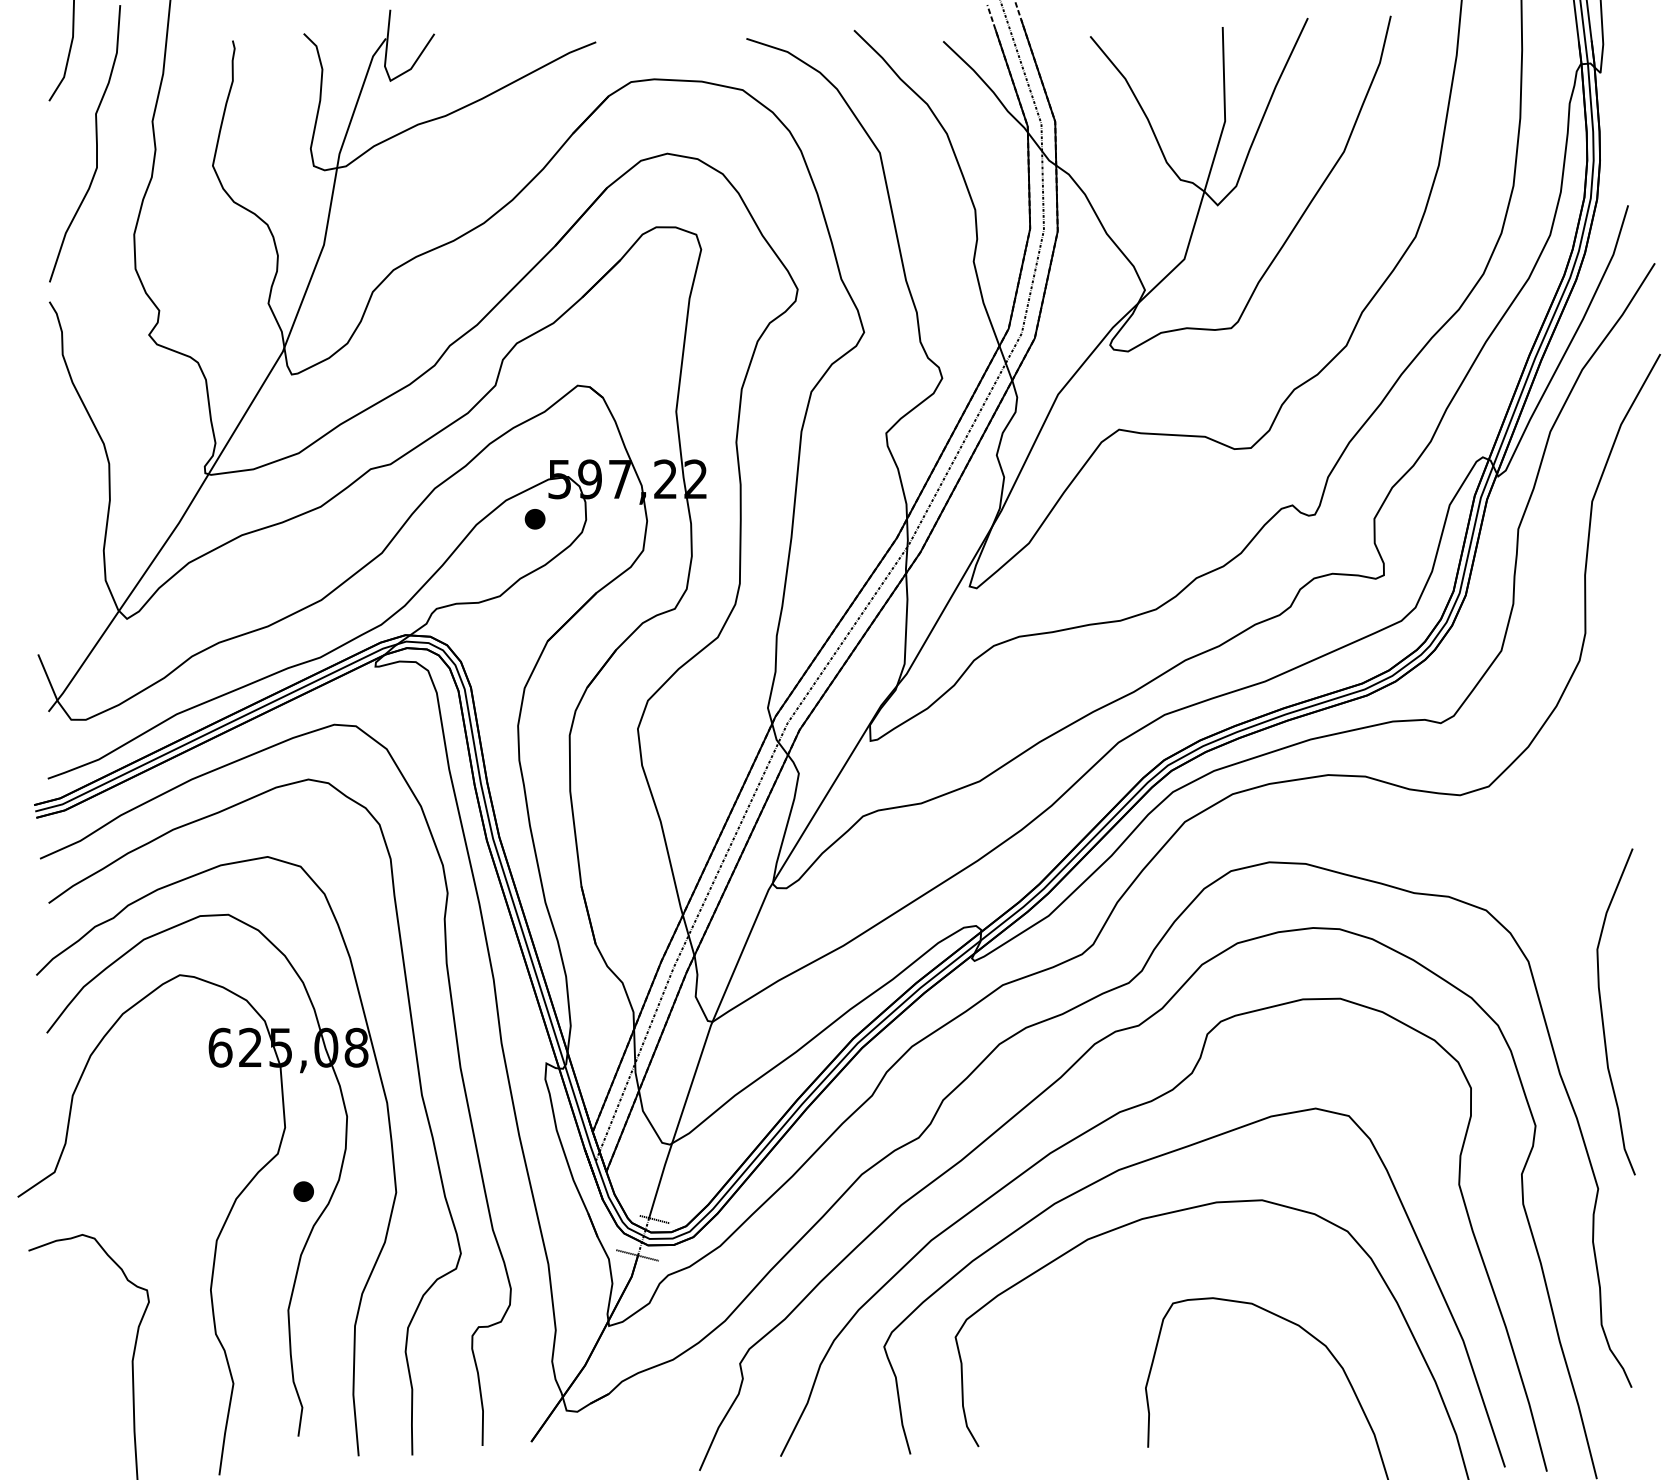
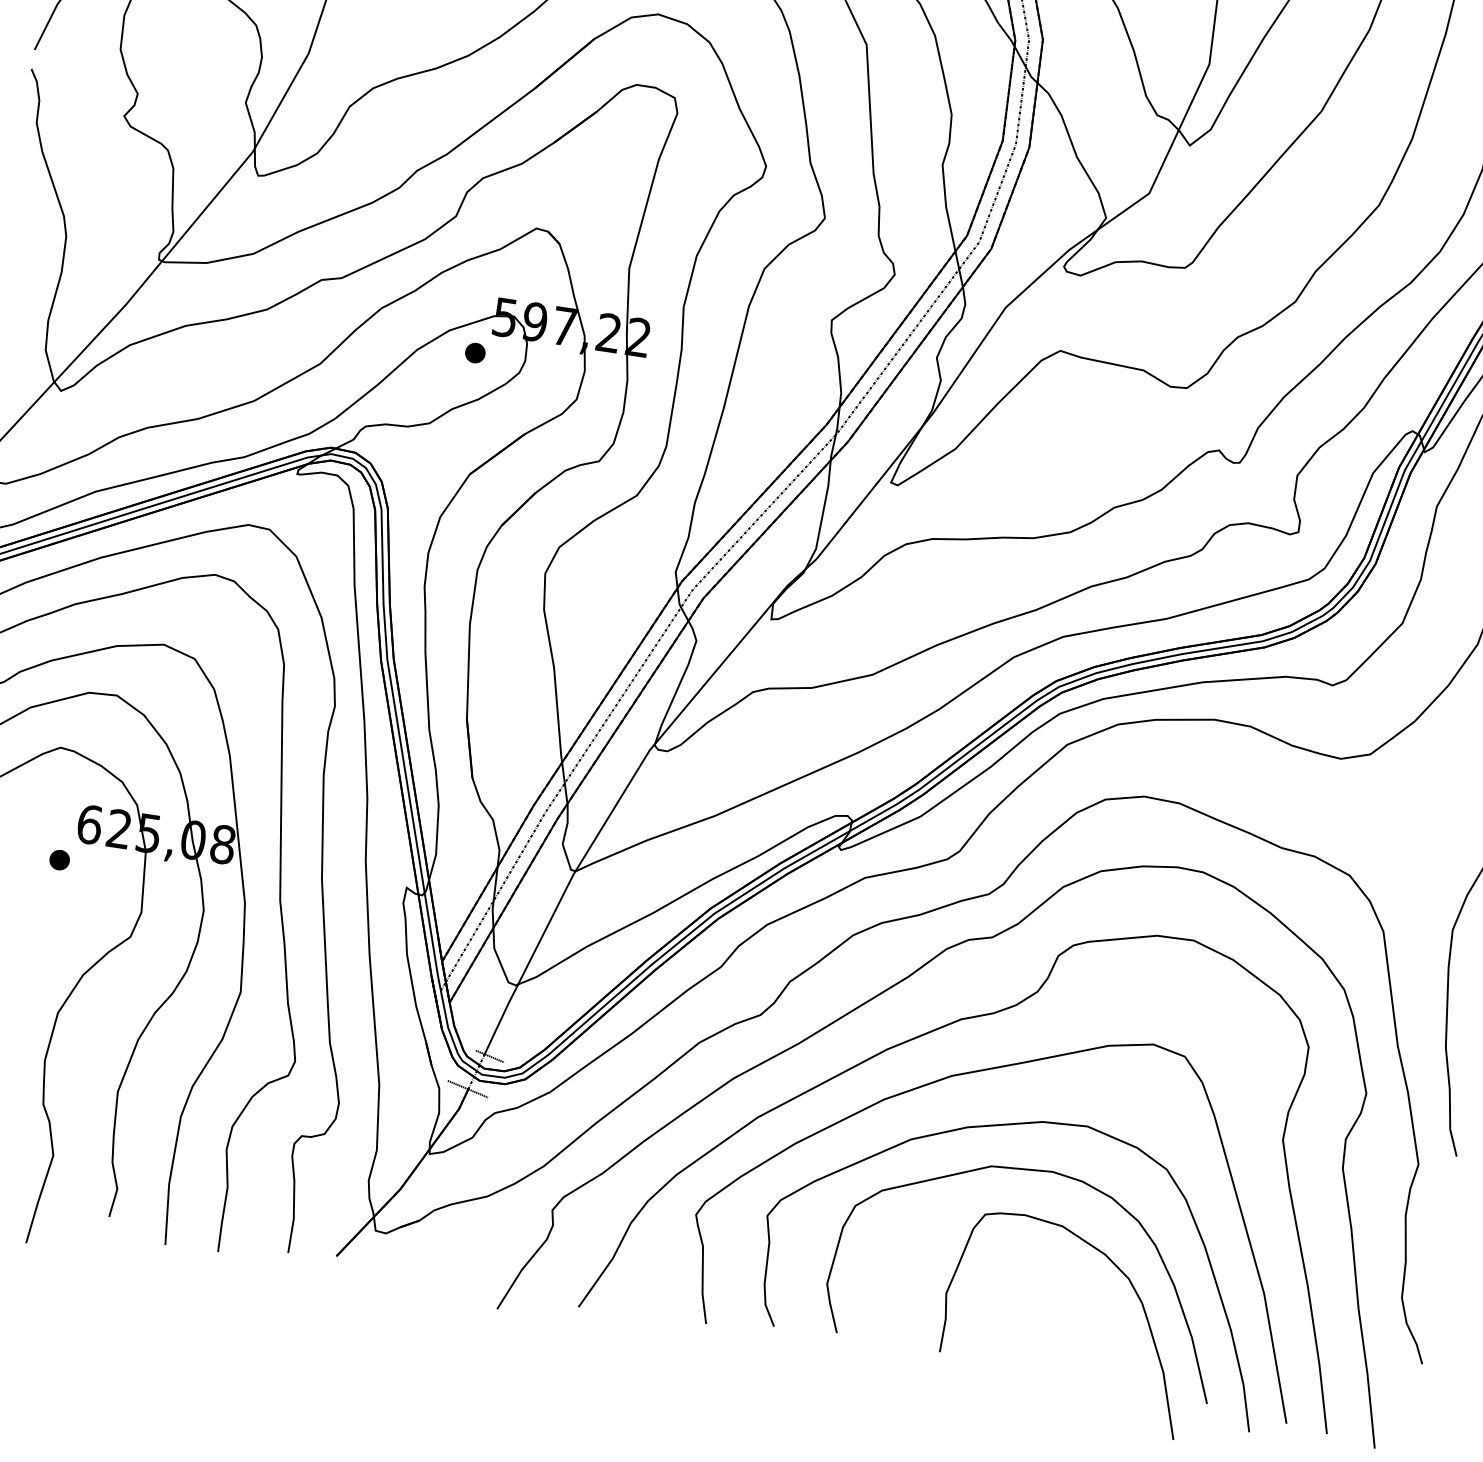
part: (303, 1191) -> (59, 859), moved
part: (1209, 1253) -> (1028, 1170), added

